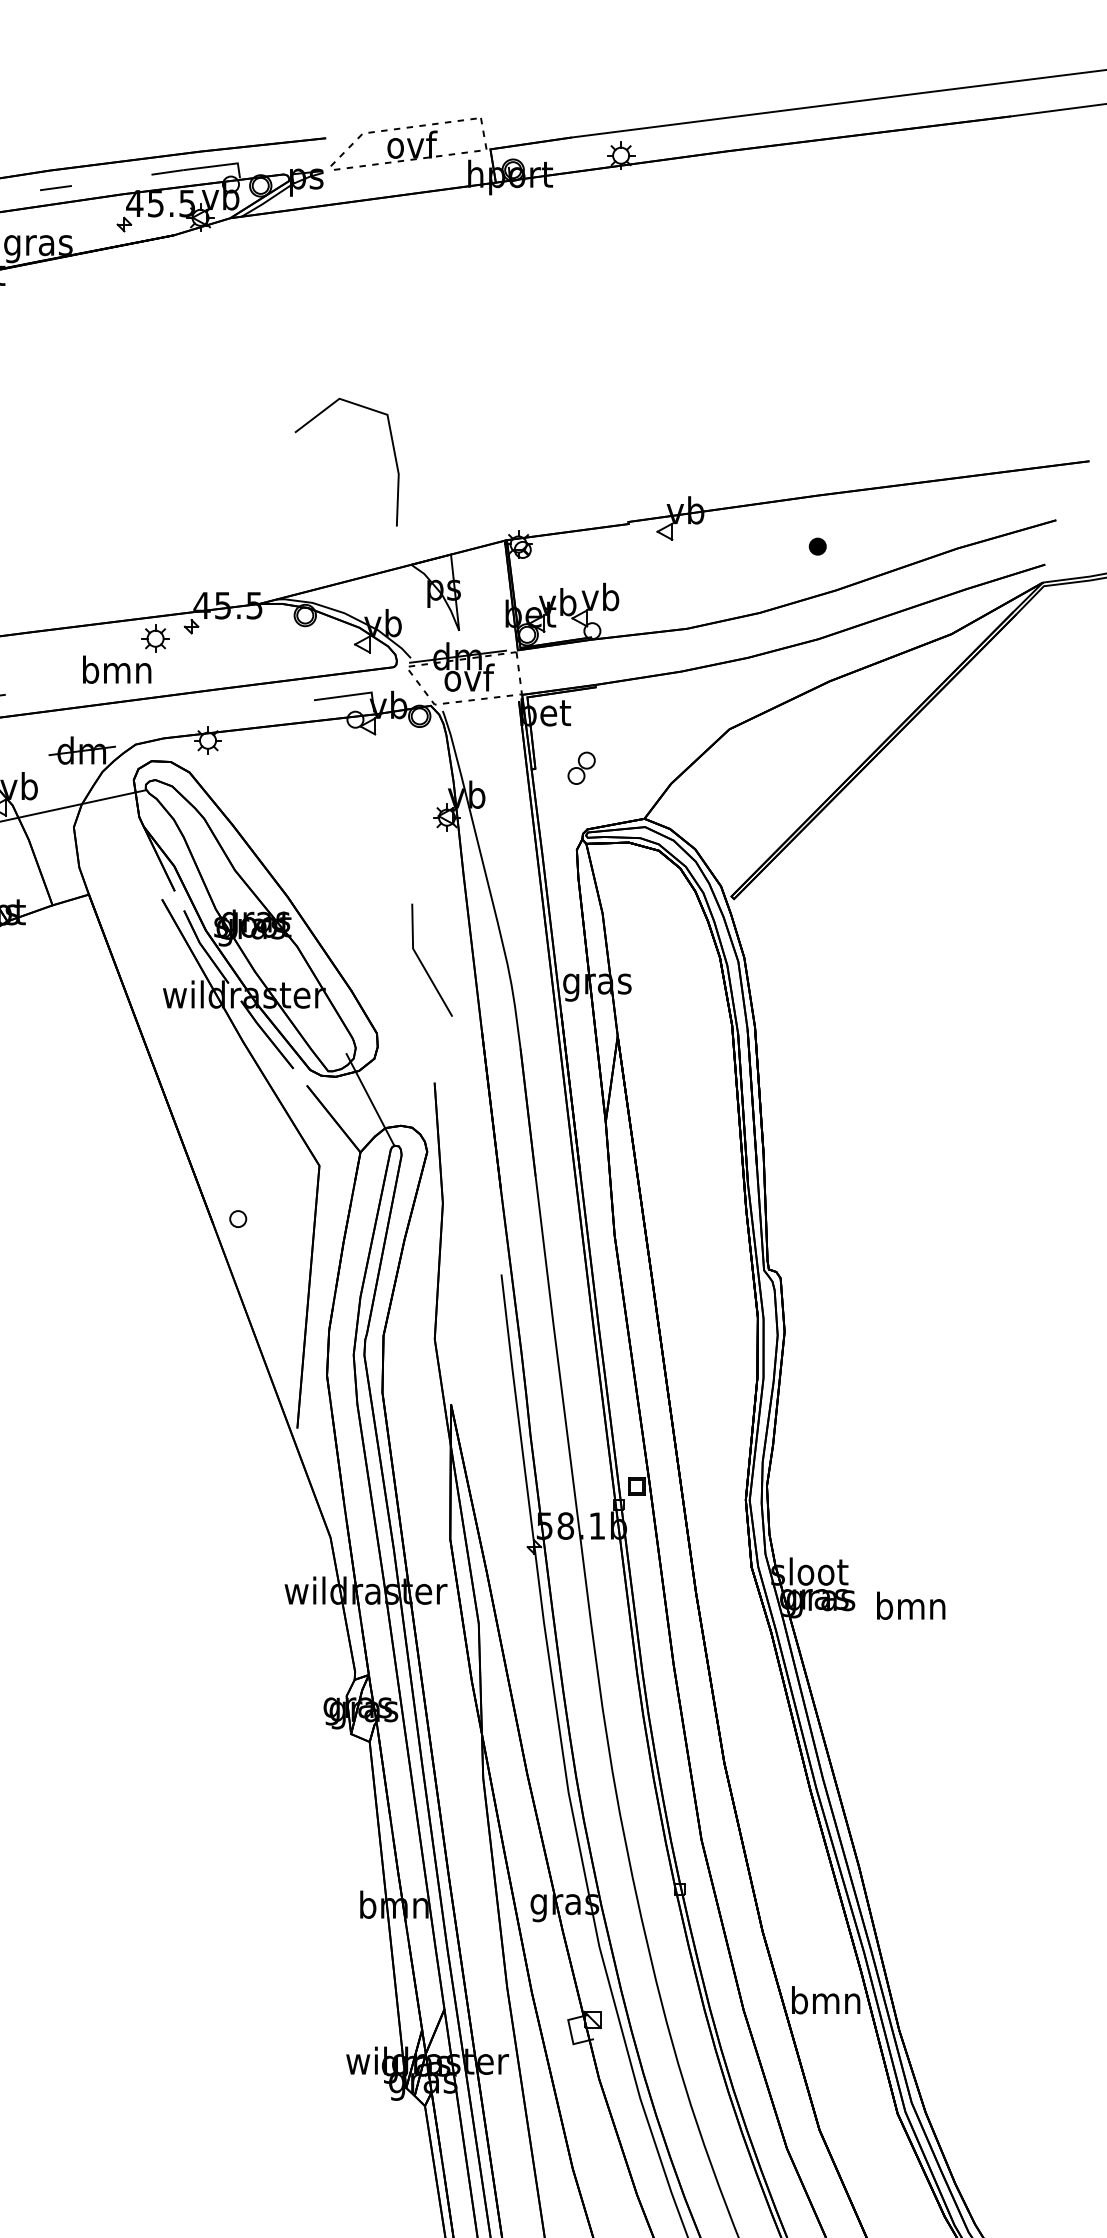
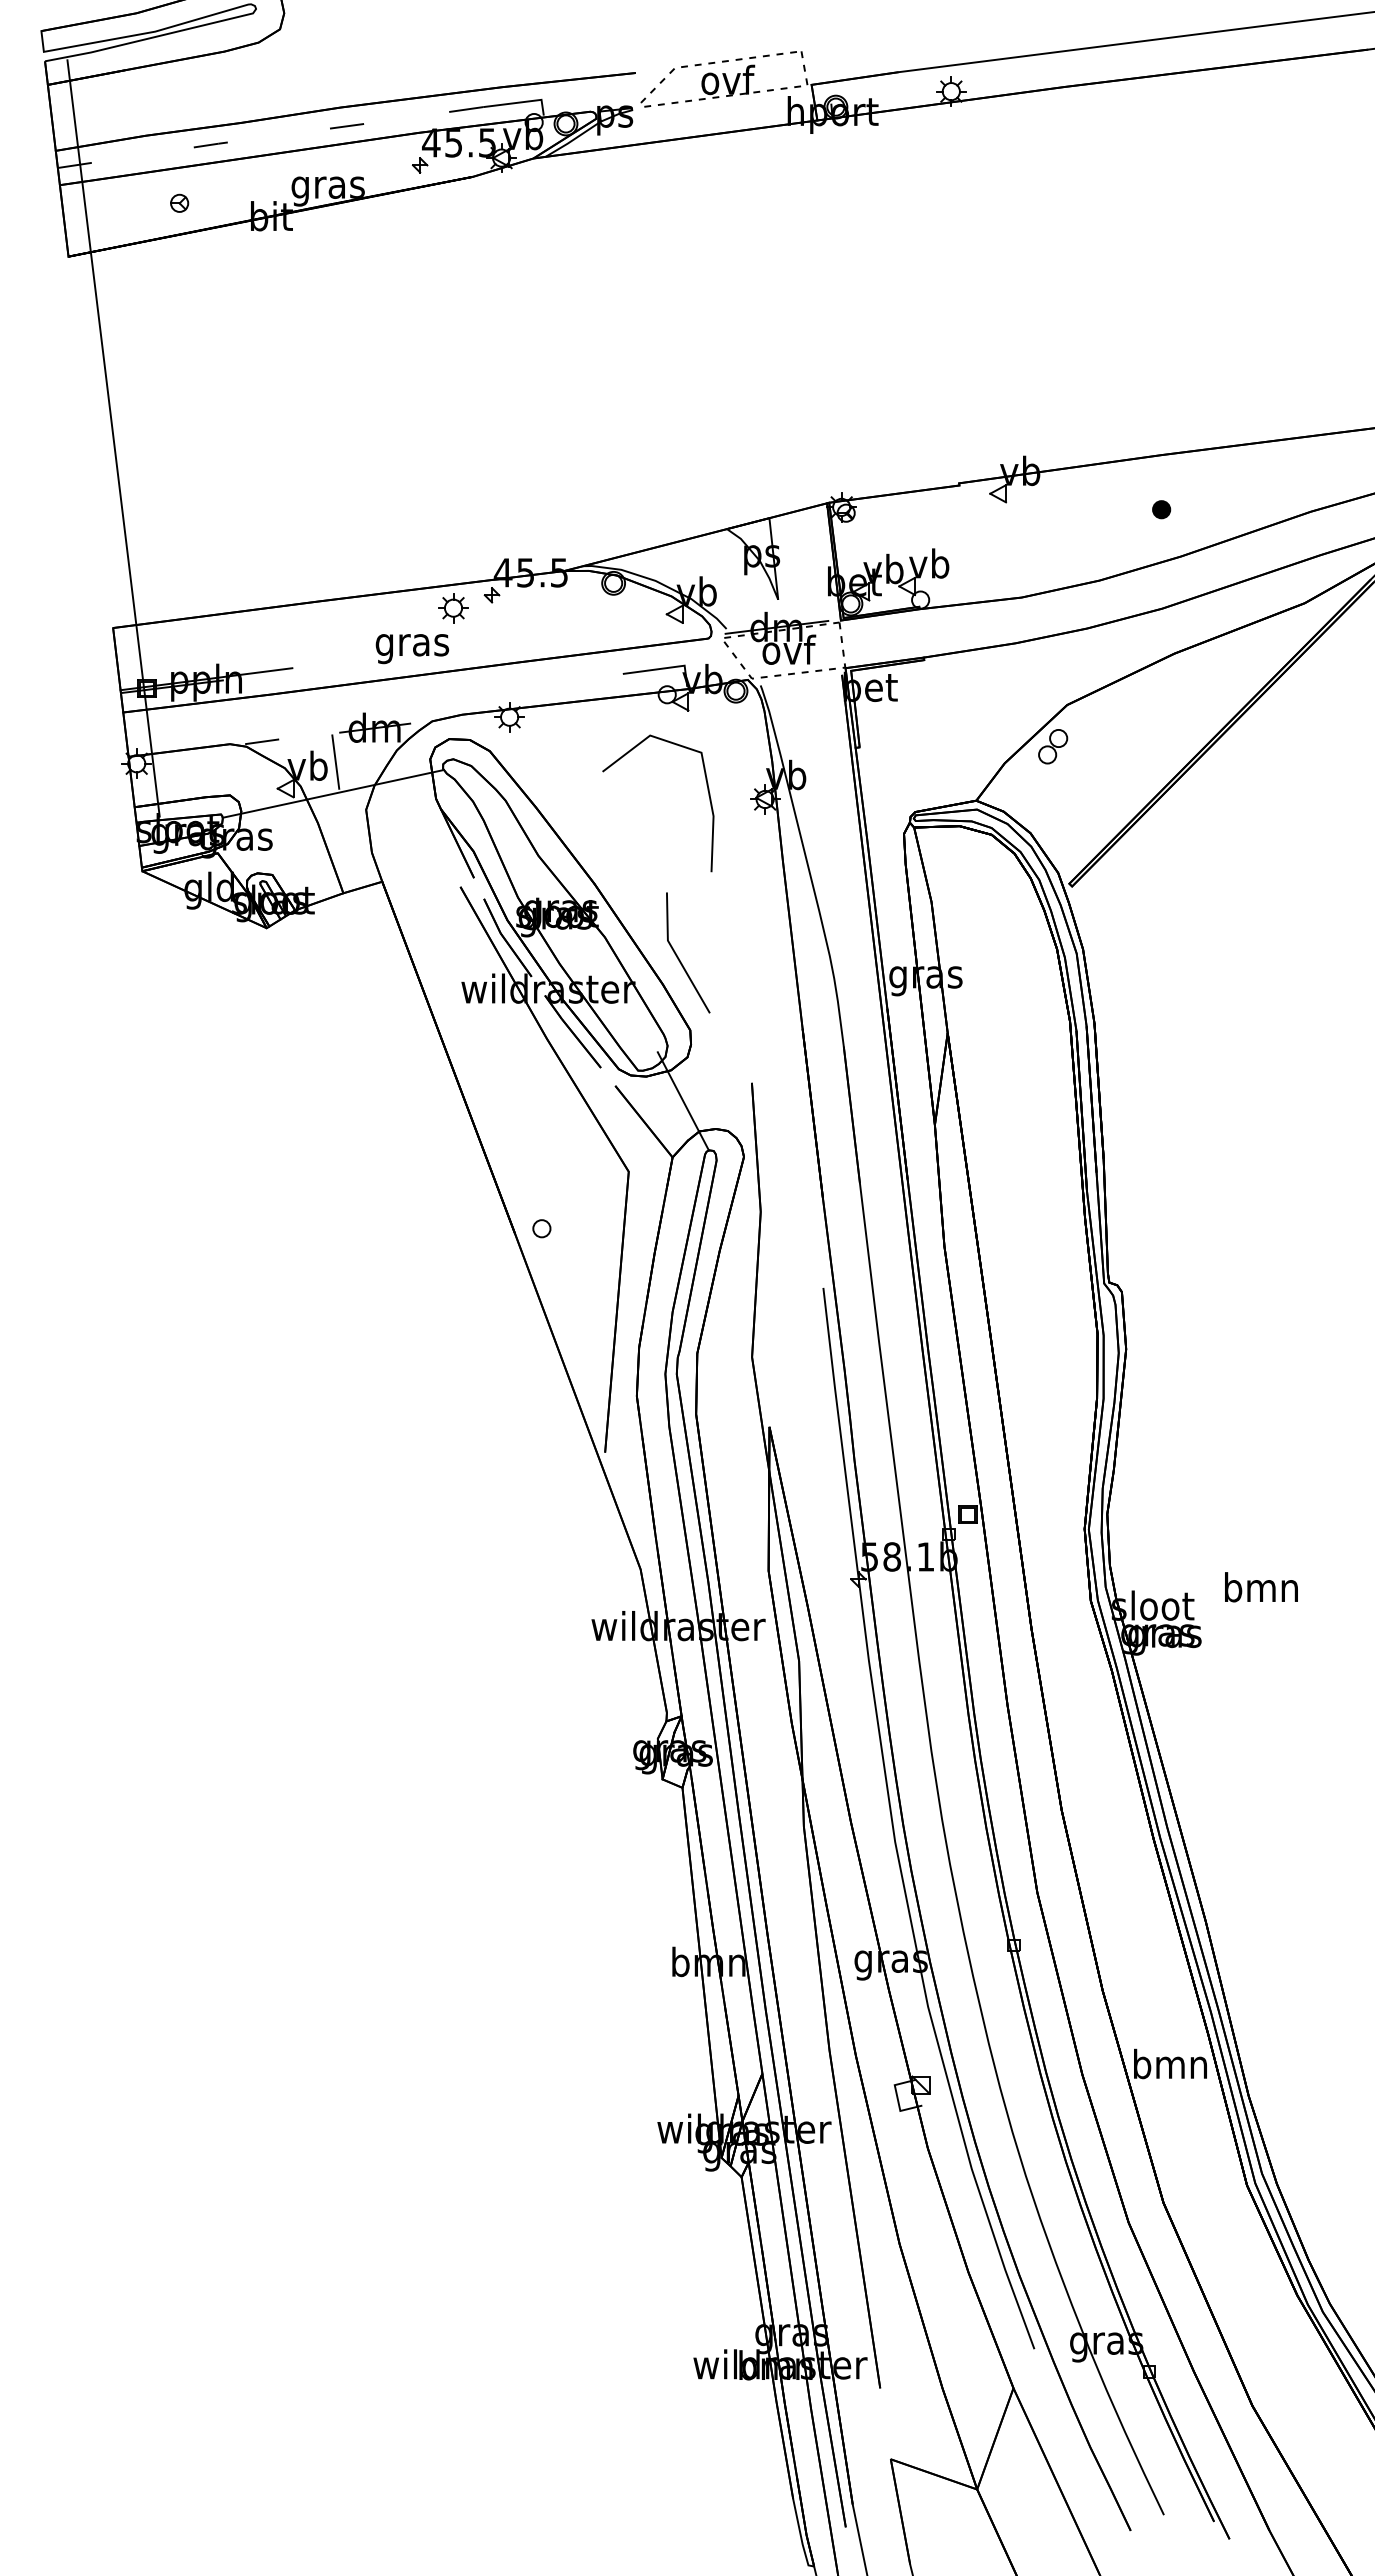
line: (394, 455) -> (708, 796), moved
text: (117, 673) -> (412, 645), bmn -> gras
part: (582, 768) -> (1053, 746), moved
line: (45, 782) -> (335, 761), added
line: (423, 963) -> (678, 956), moved
text: (911, 1606) -> (1261, 1587), moved

